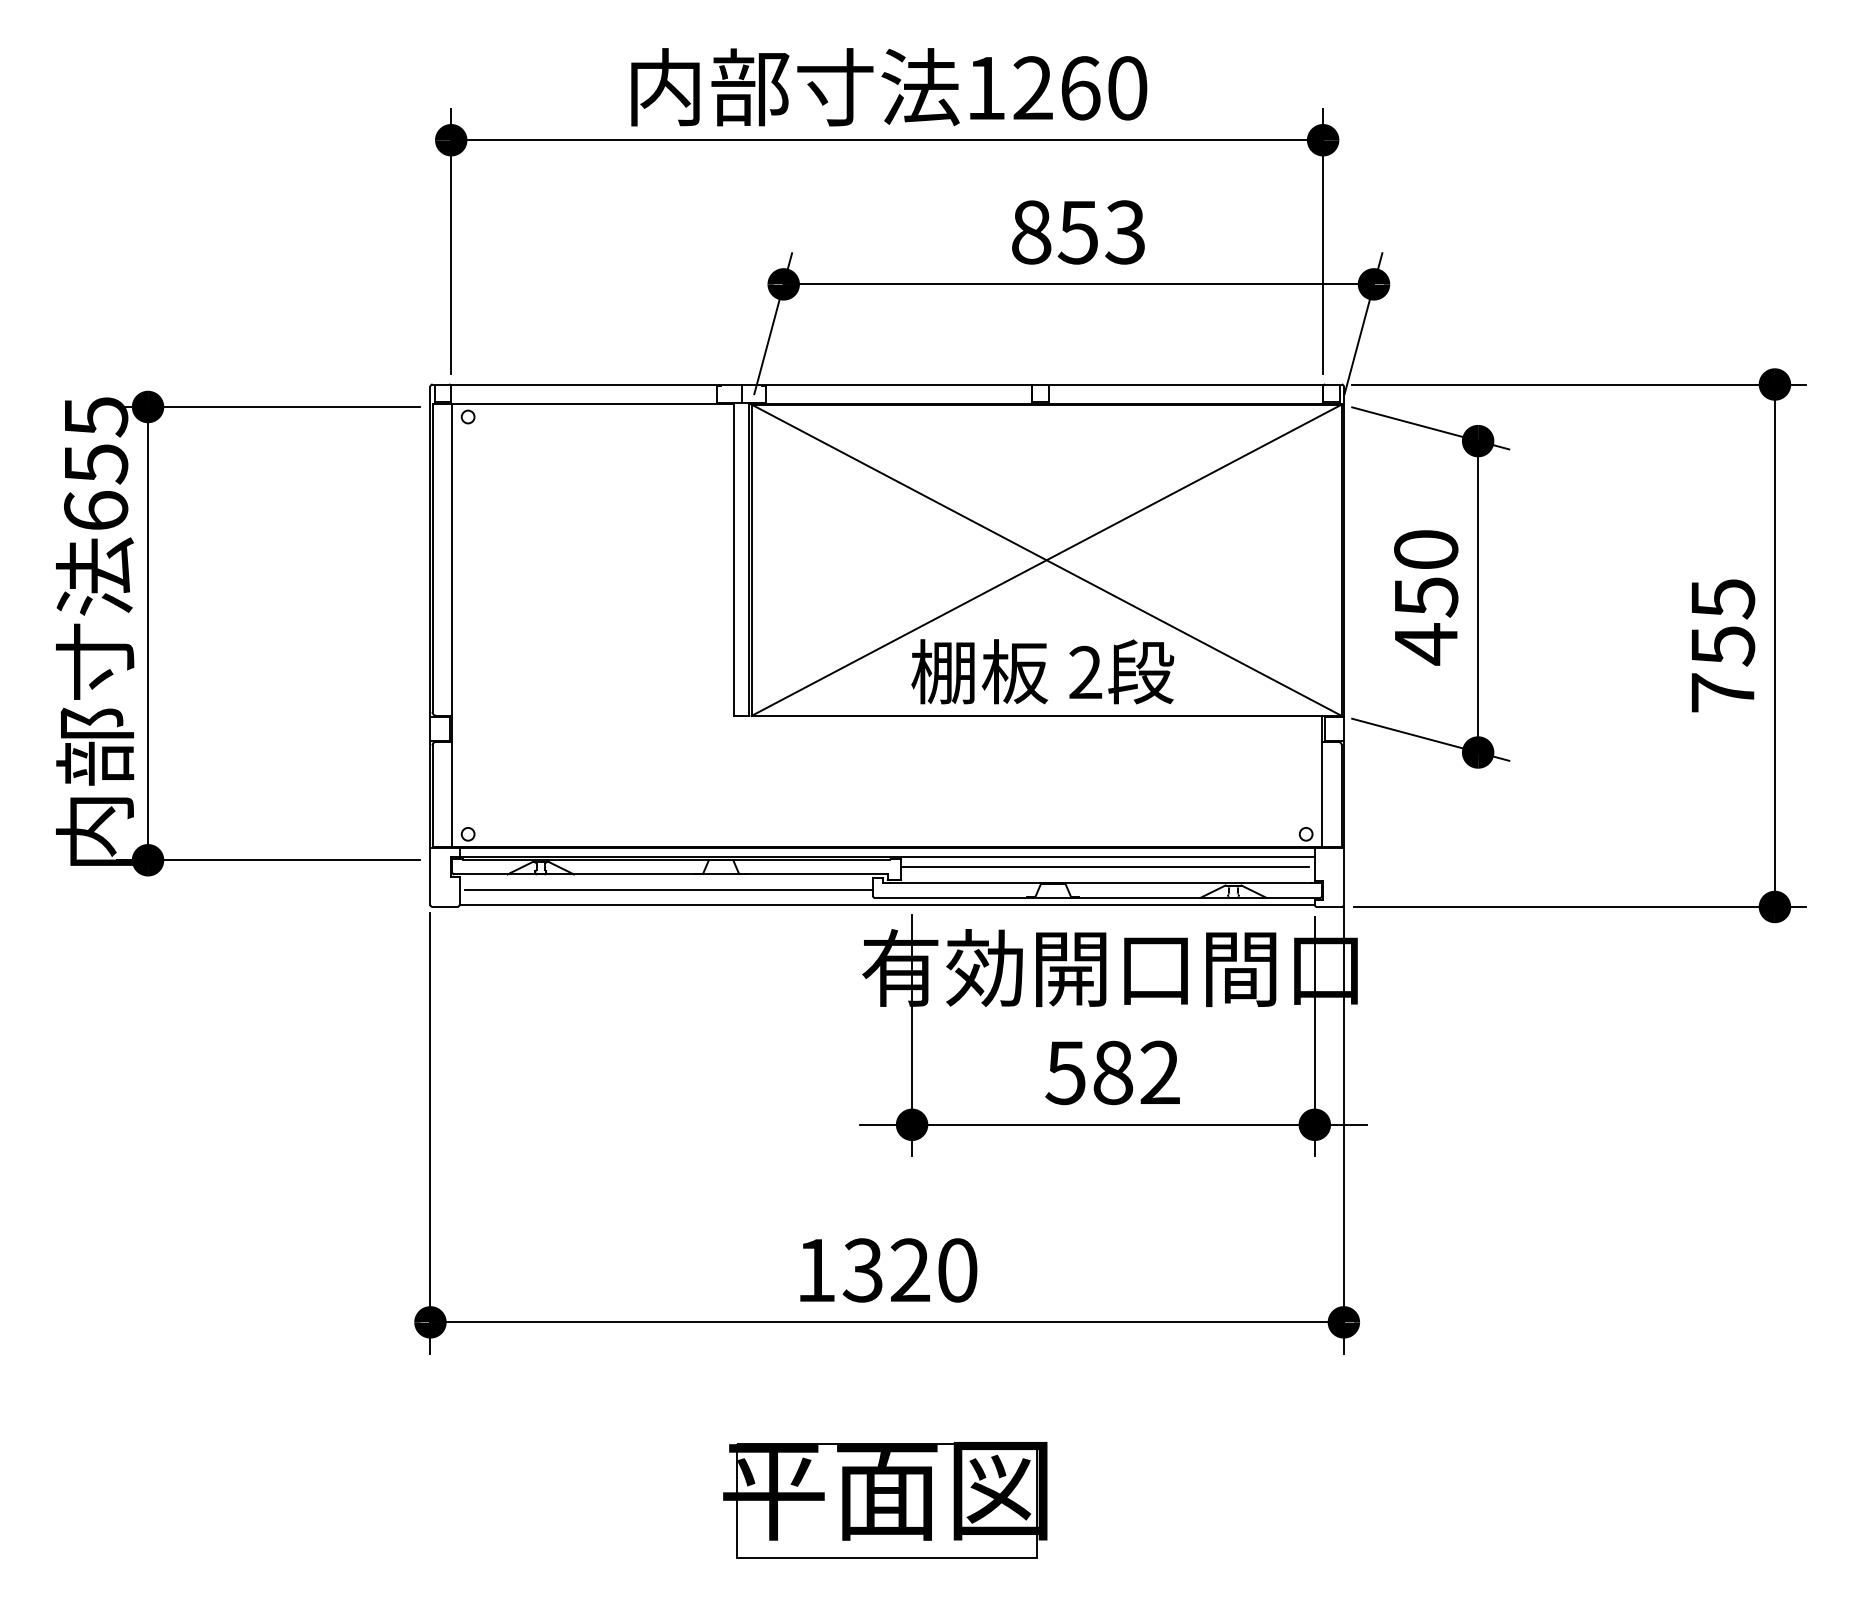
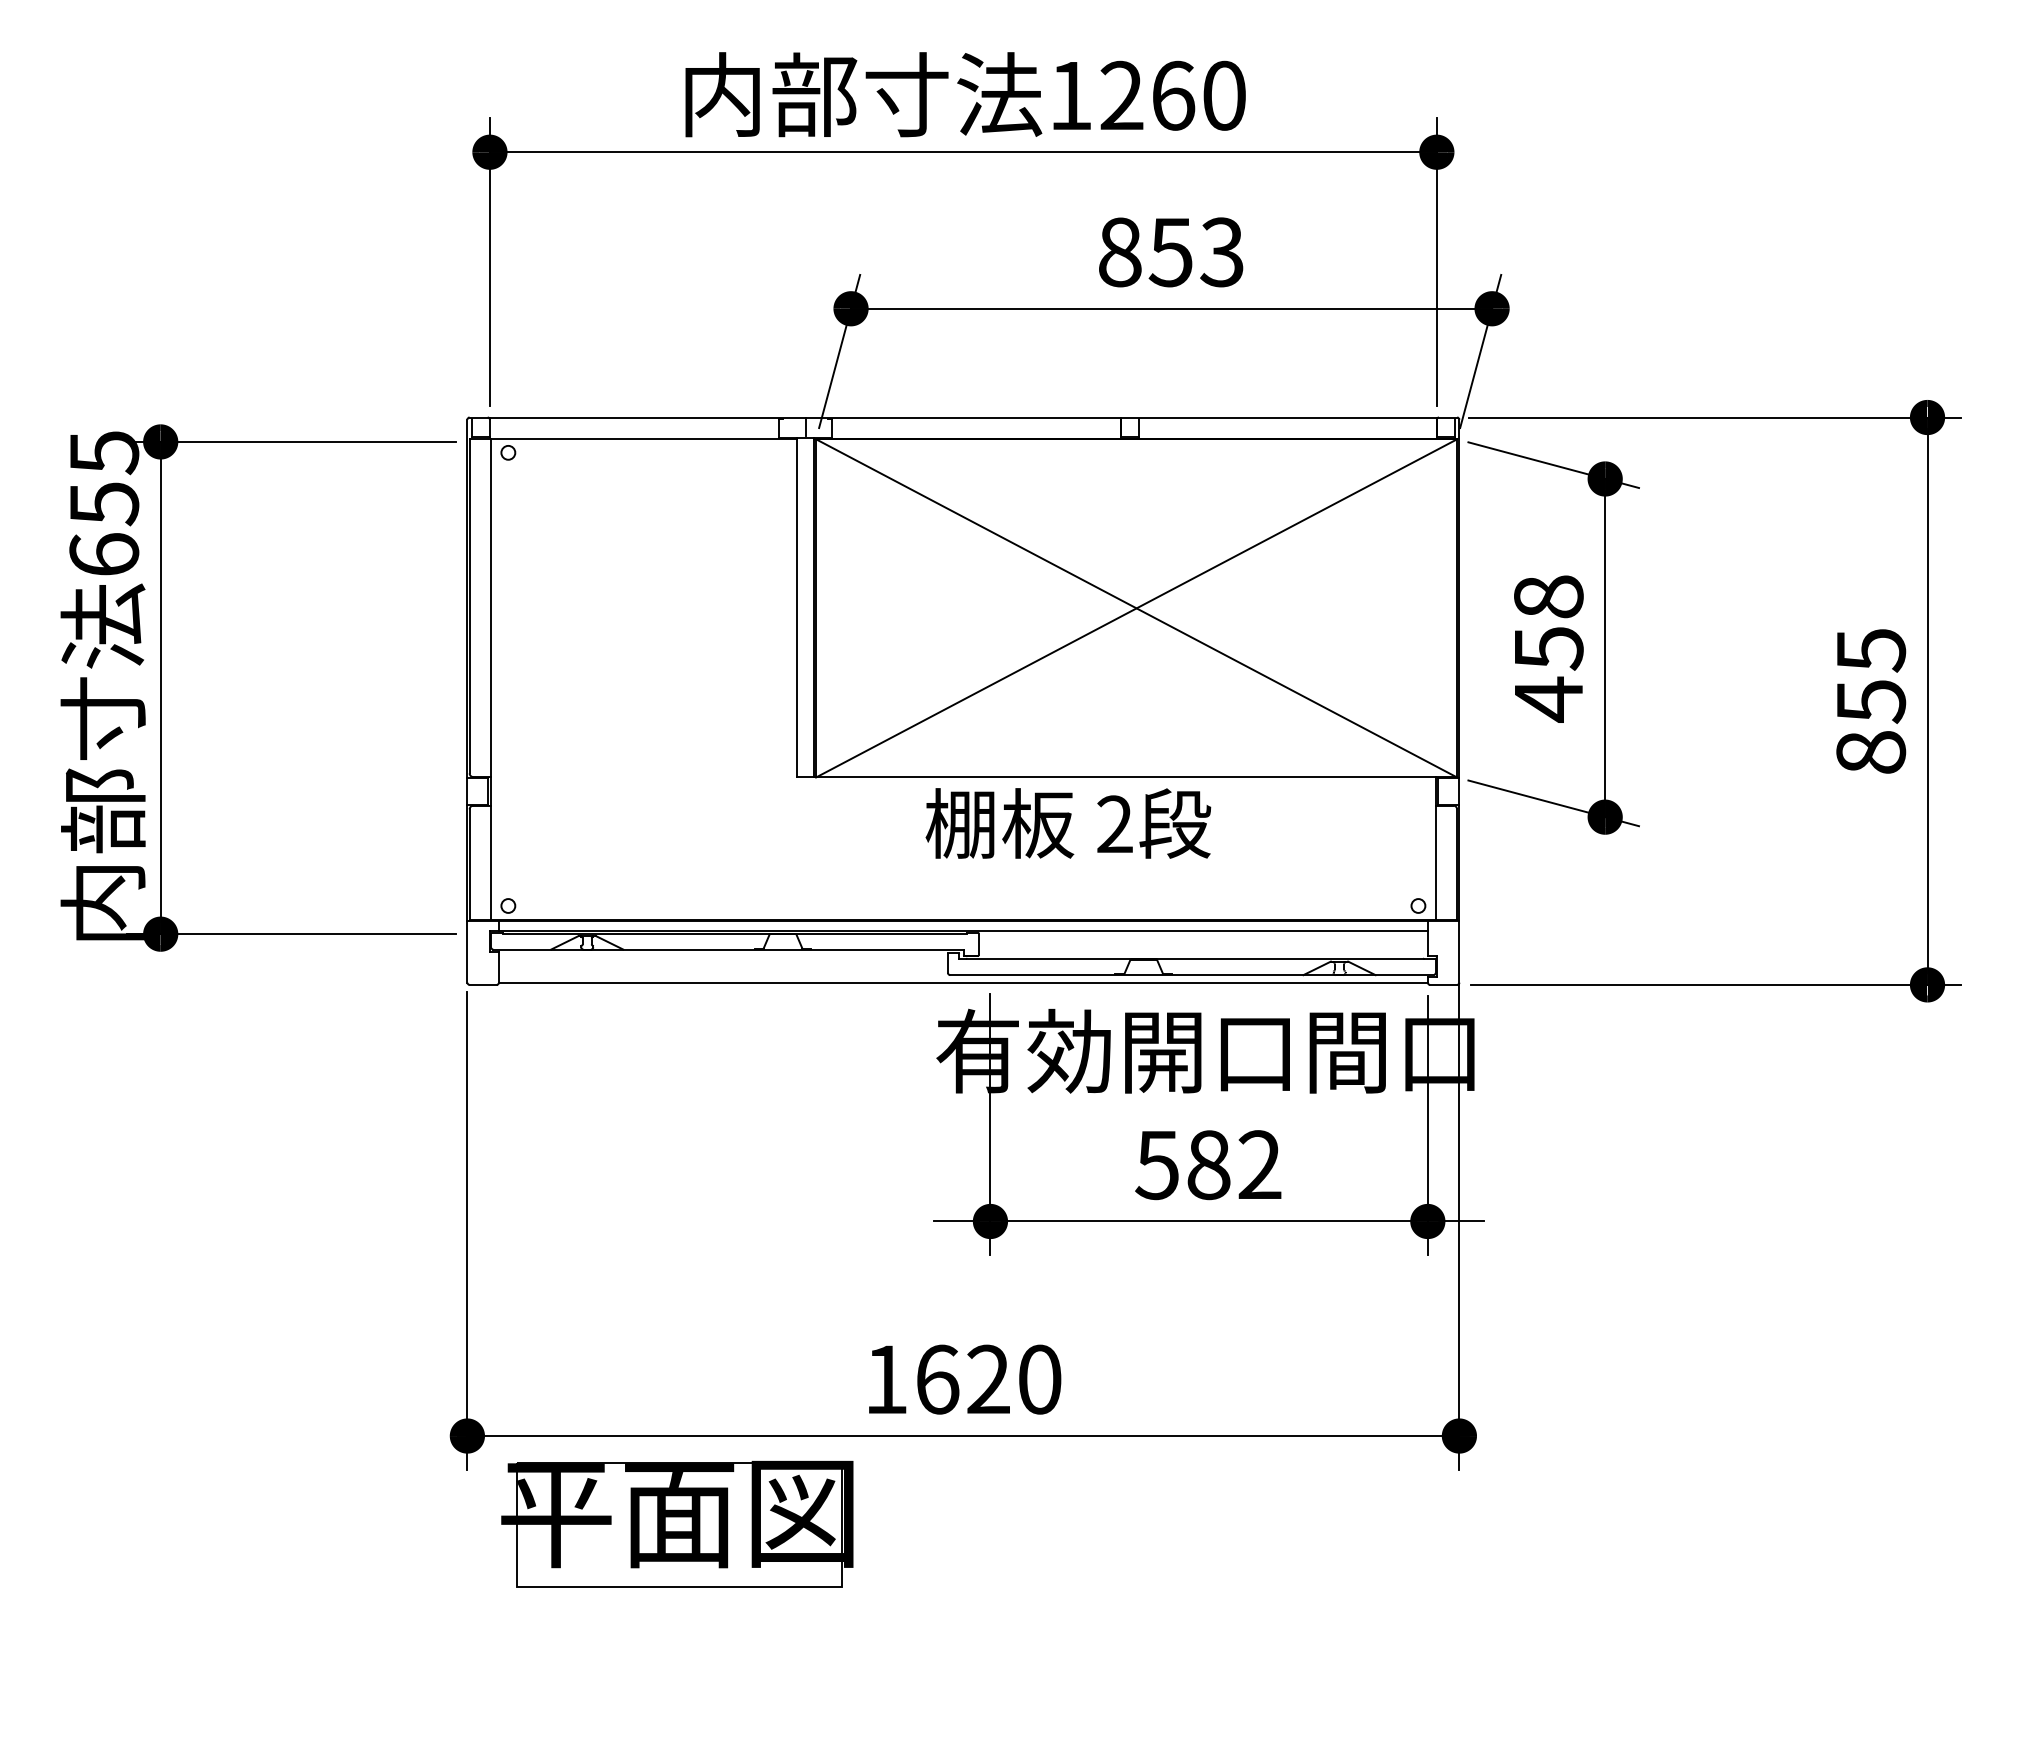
text: (1425, 549) -> (1548, 596), 450 -> 458
text: (1042, 671) -> (1068, 823), moved
text: (1723, 692) -> (1871, 752), 755 -> 855
line: (1104, 866) -> (1199, 941), removed
line: (669, 890) -> (726, 966), removed
text: (863, 1270) -> (937, 1379), 1320 -> 1620
part: (885, 1500) -> (677, 1524), moved

